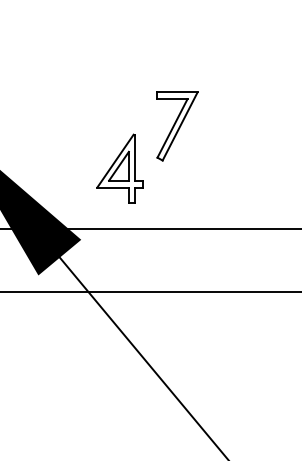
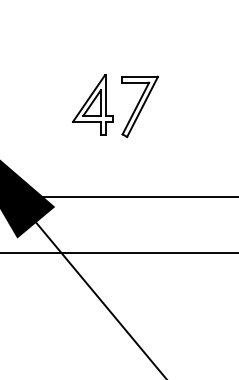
part: (119, 168) -> (92, 105), moved

